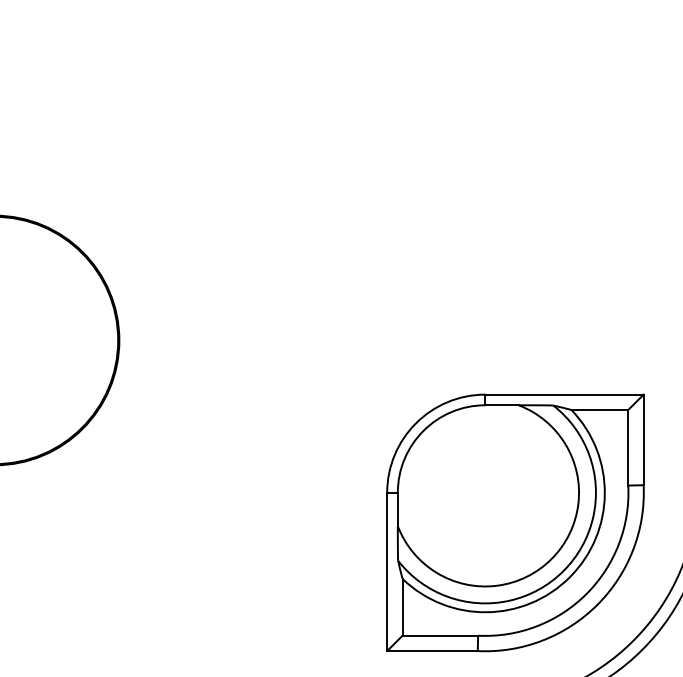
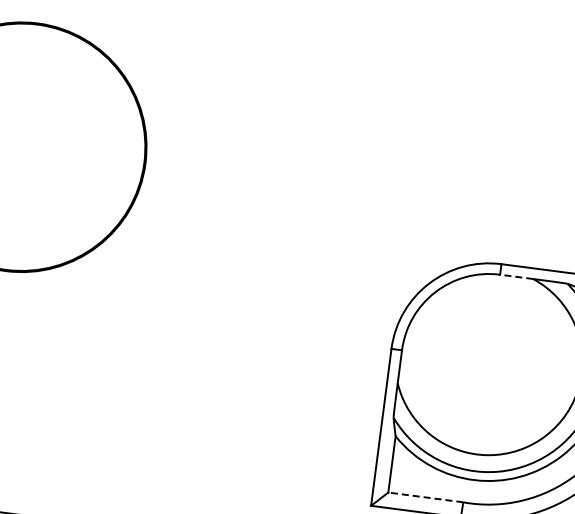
line: (502, 405) -> (517, 277), solid -> dashed
line: (440, 635) -> (425, 497), solid -> dashed

